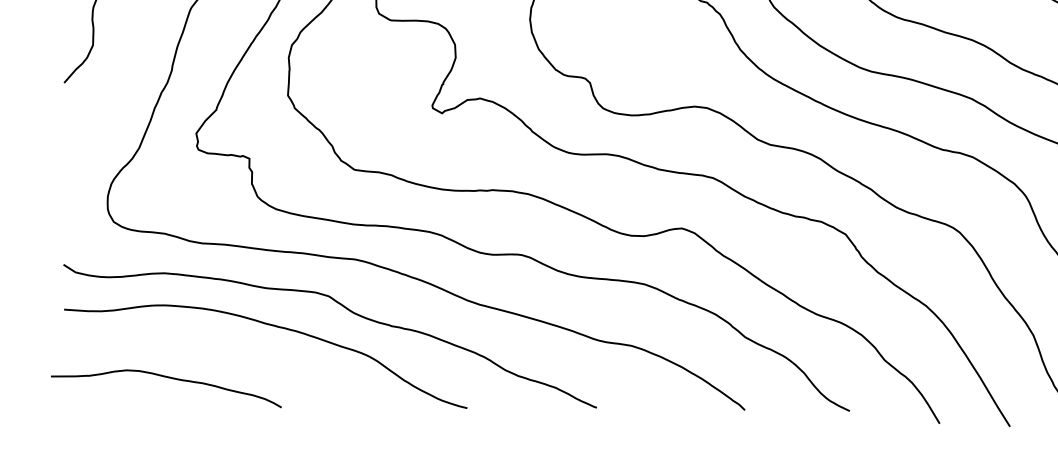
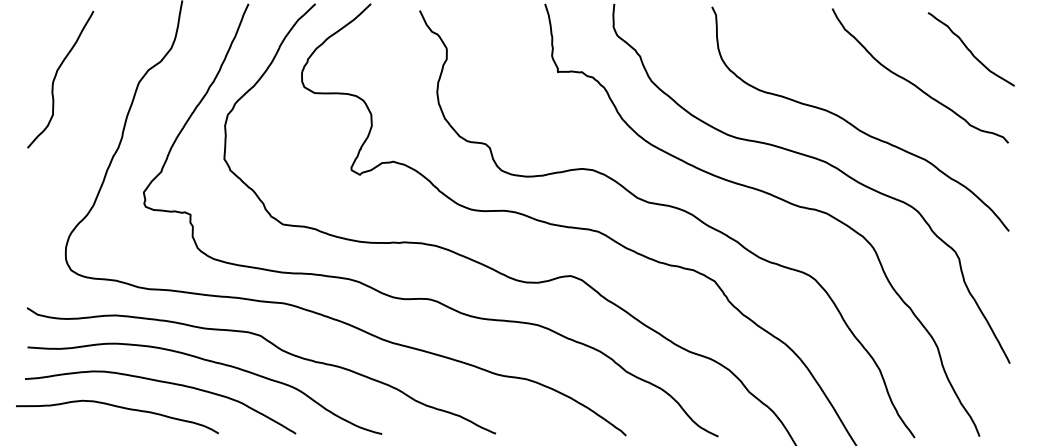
curve: (221, 350) -> (165, 383), added

